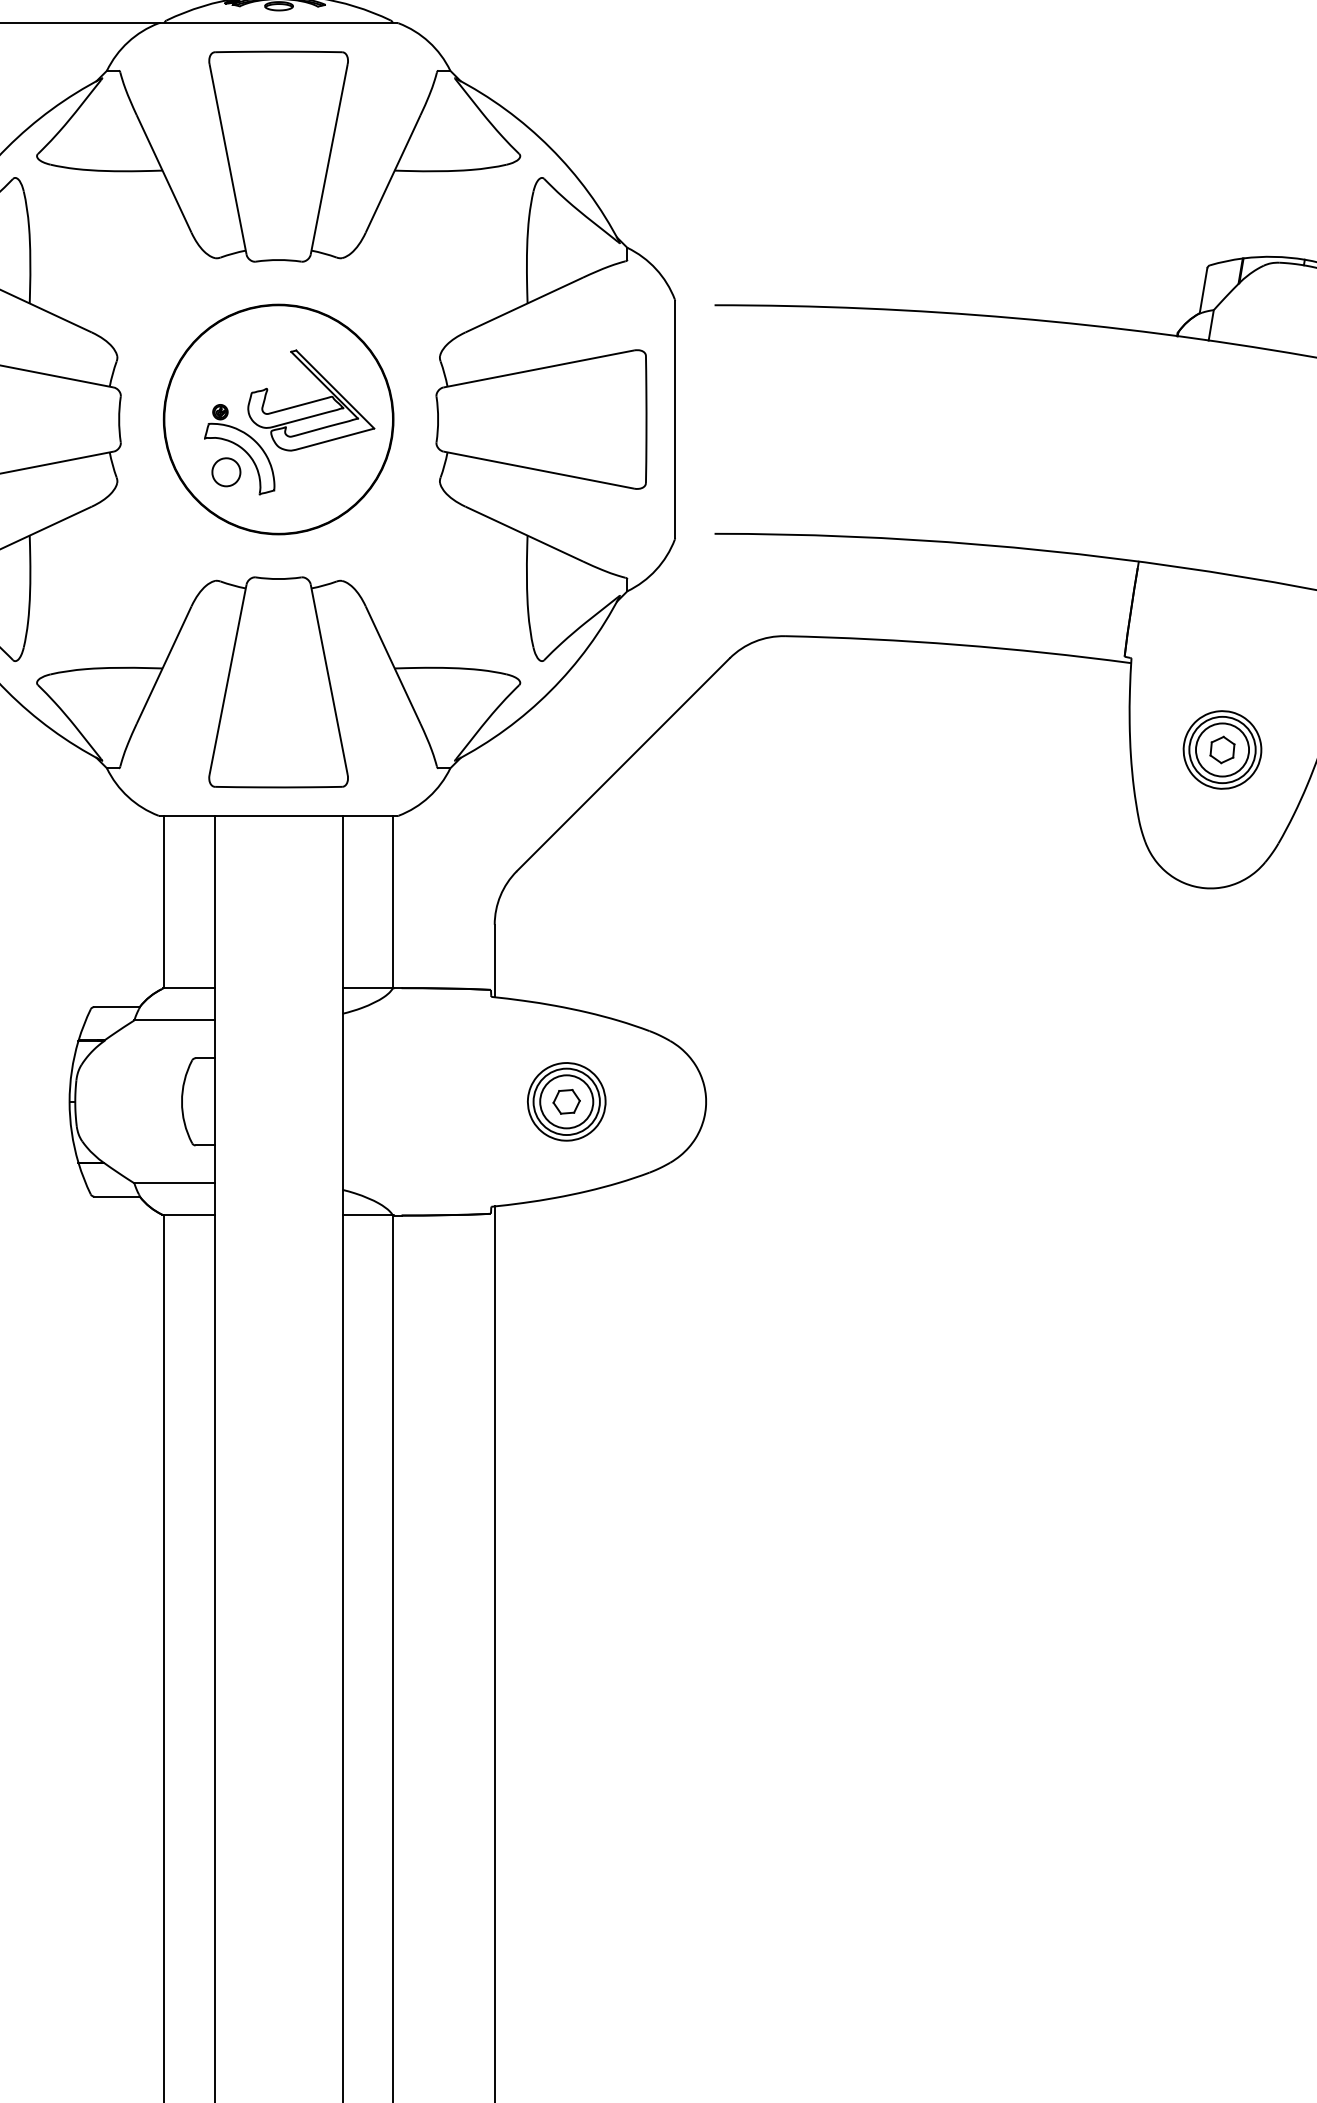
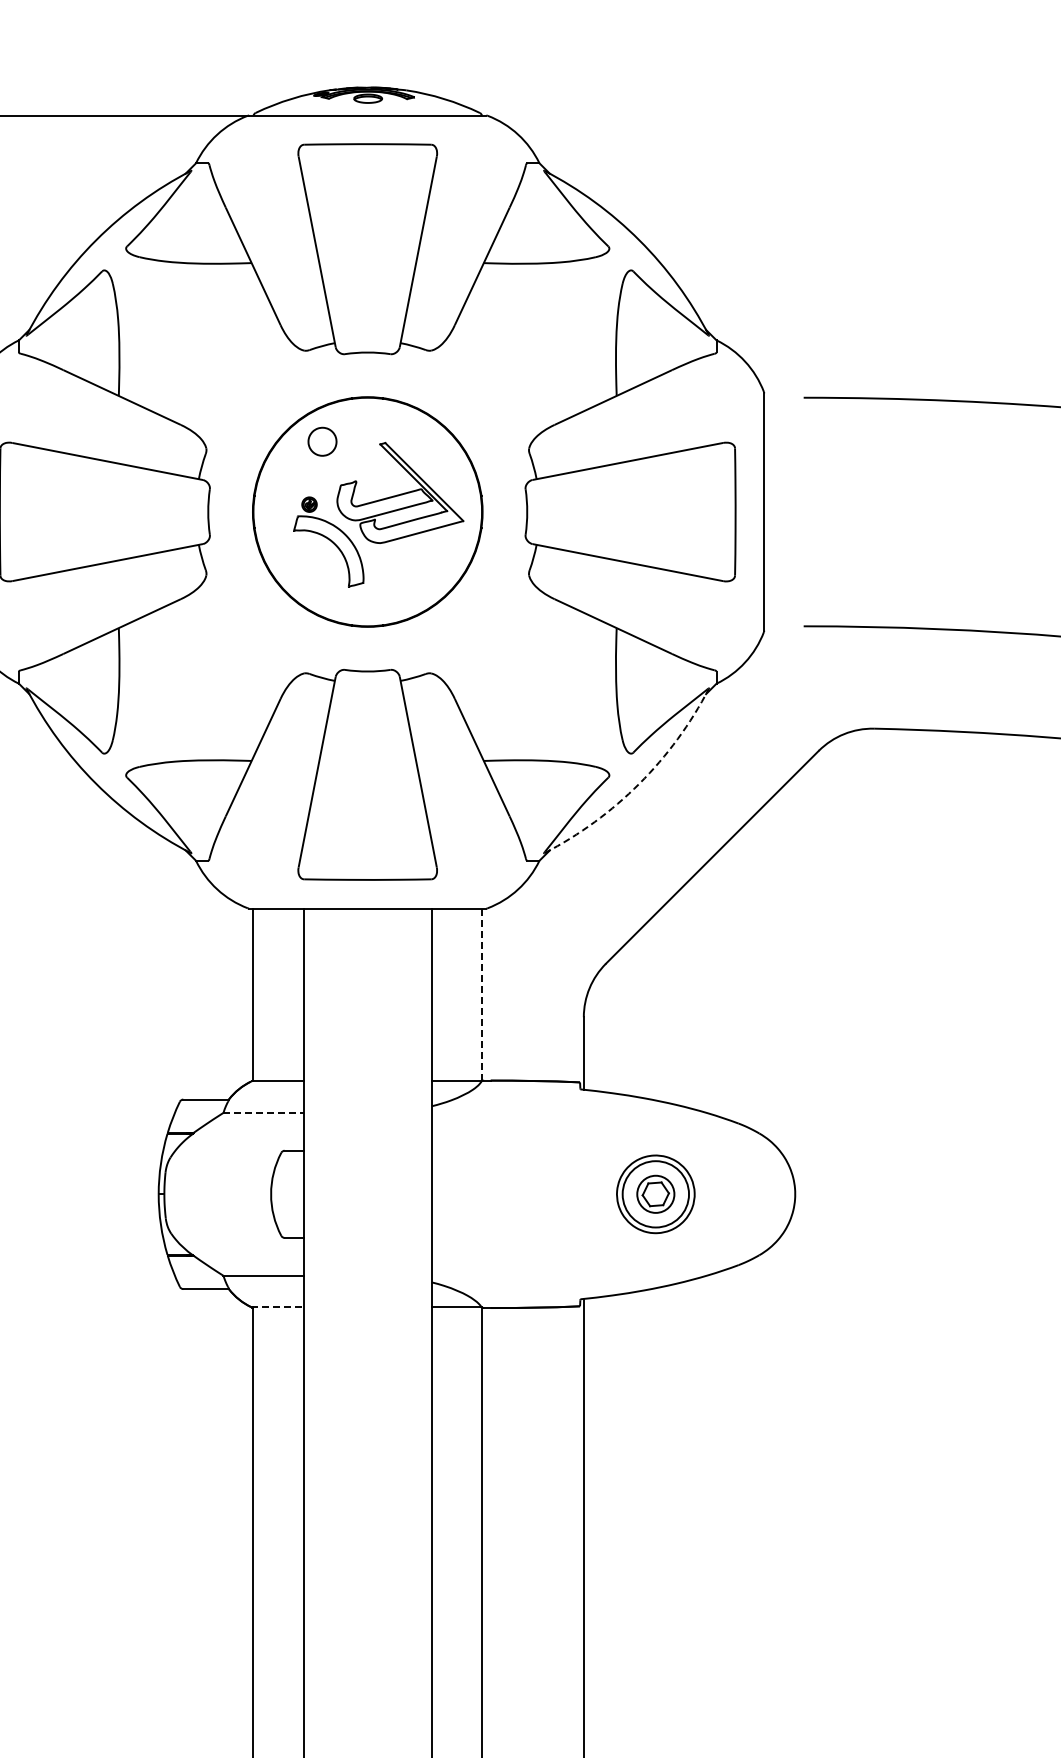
part: (226, 472) -> (322, 441), moved
arc: (550, 691) -> (639, 783), solid -> dashed
line: (392, 902) -> (481, 994), solid -> dashed
line: (175, 1020) -> (264, 1112), solid -> dashed
circle: (566, 1101) -> (655, 1193), size x0.7
line: (189, 1214) -> (278, 1306), solid -> dashed

